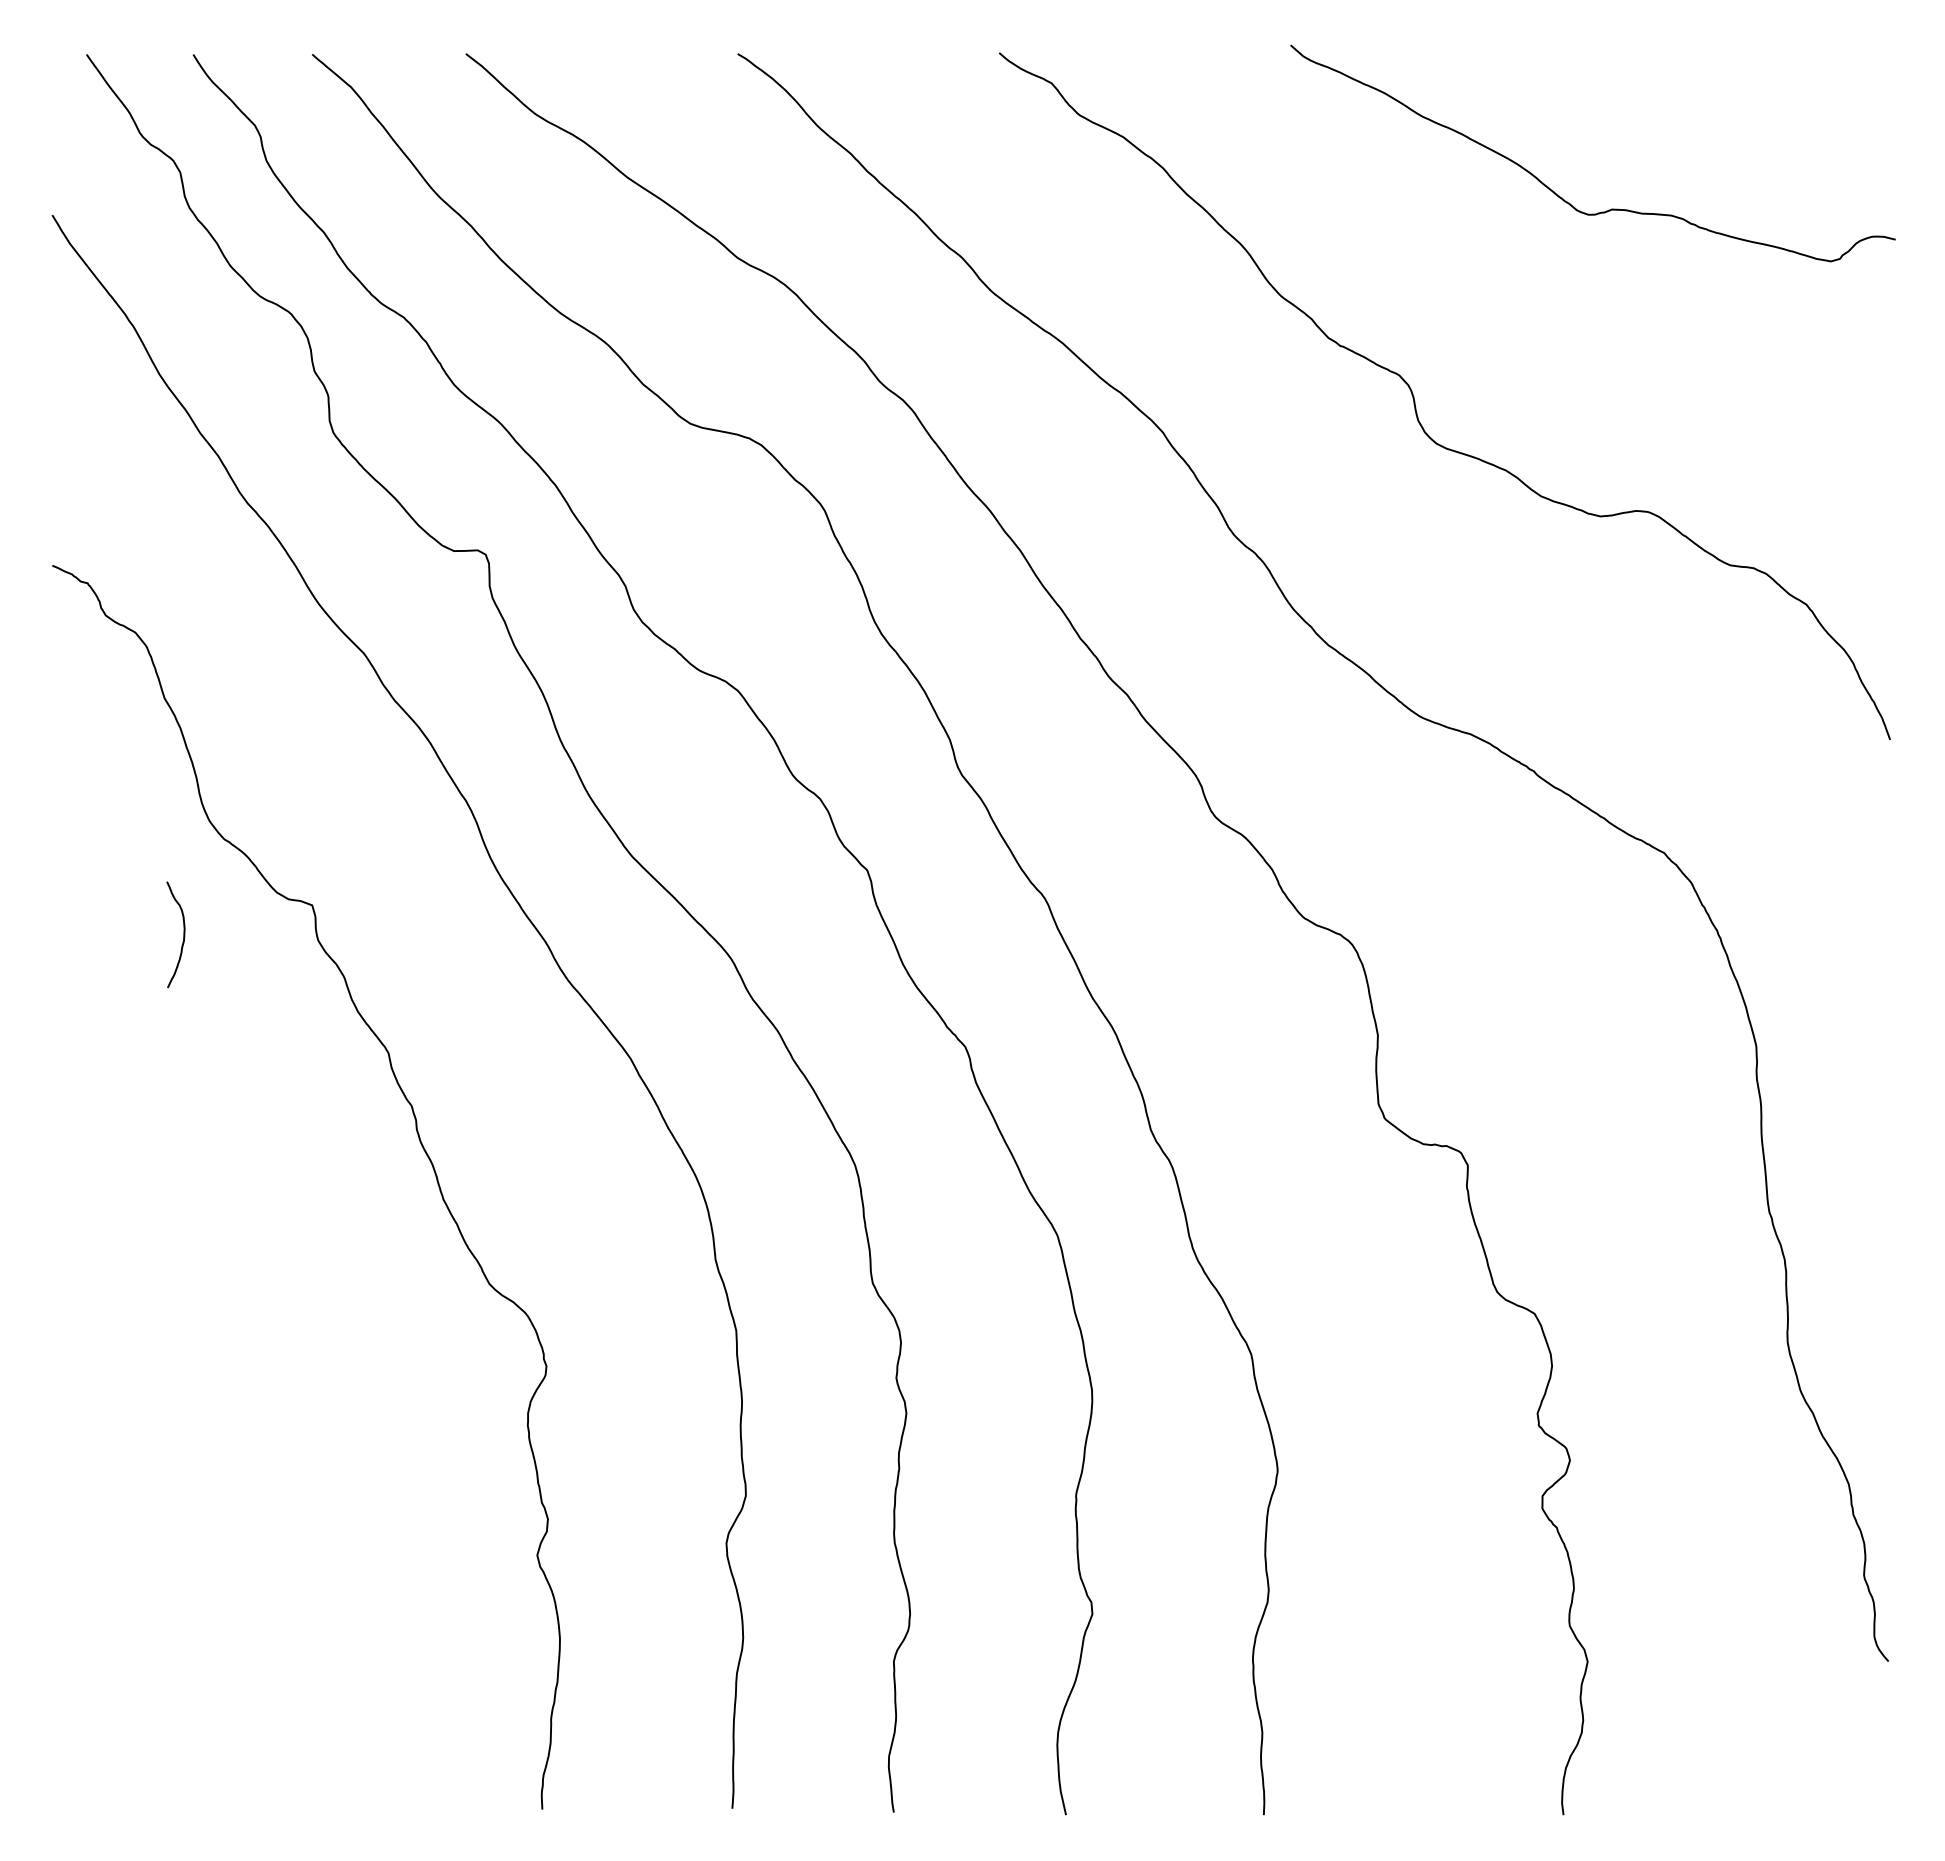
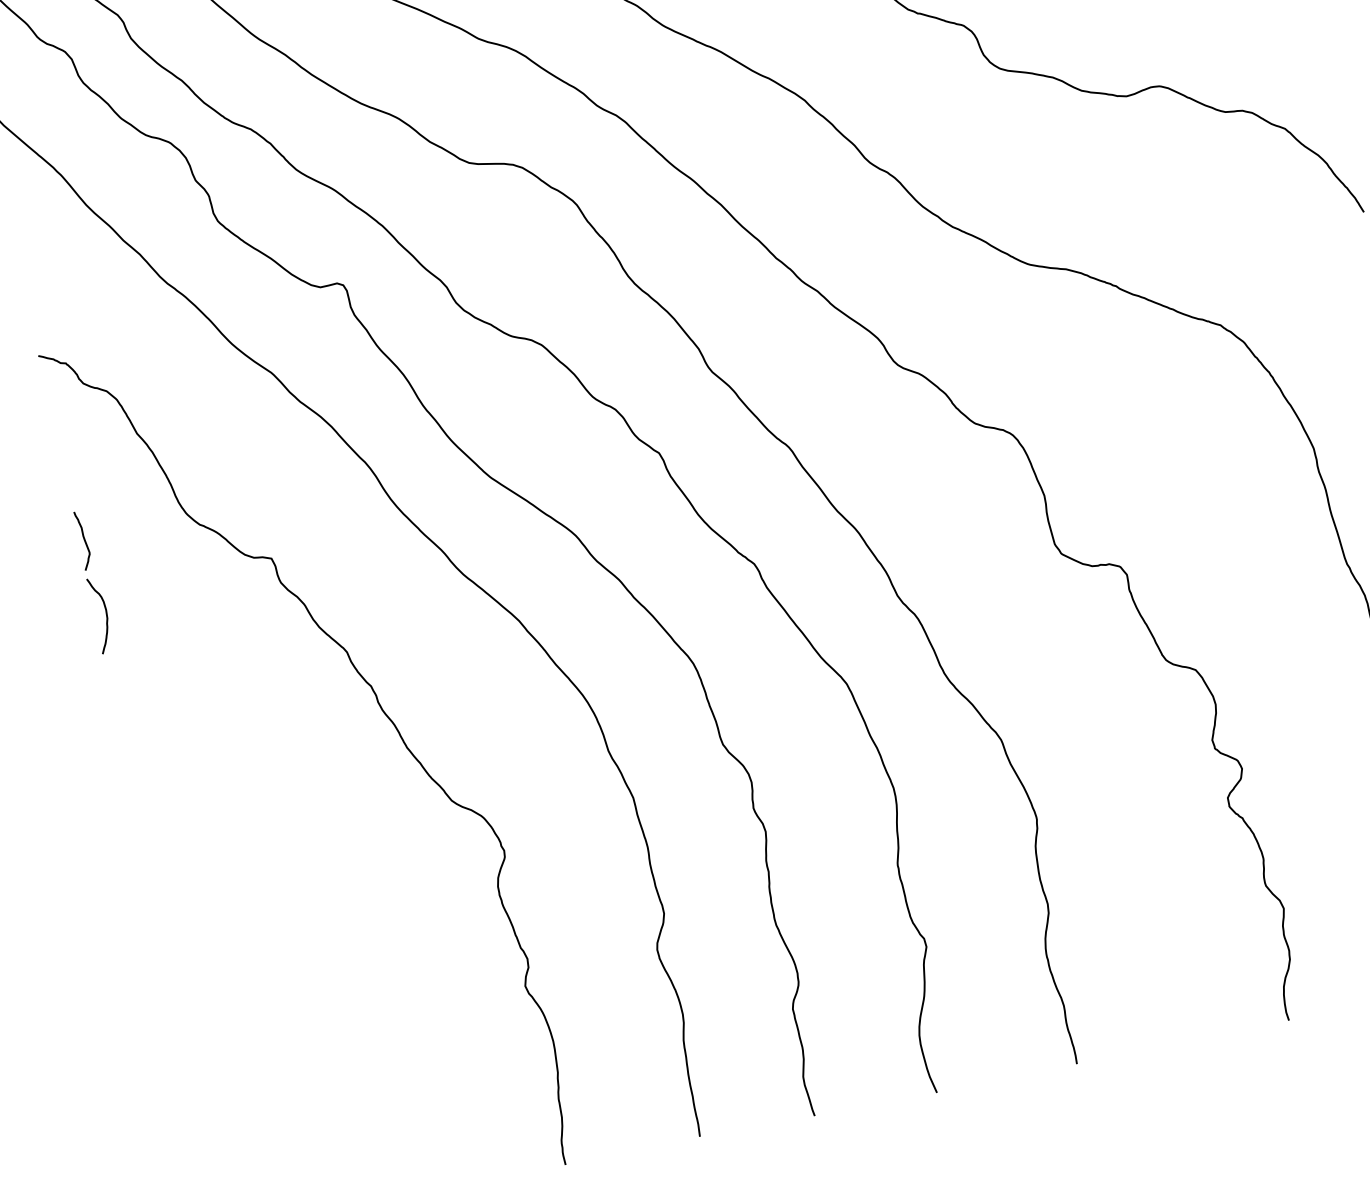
curve: (63, 828) -> (84, 540), added
curve: (183, 934) -> (106, 614), moved

